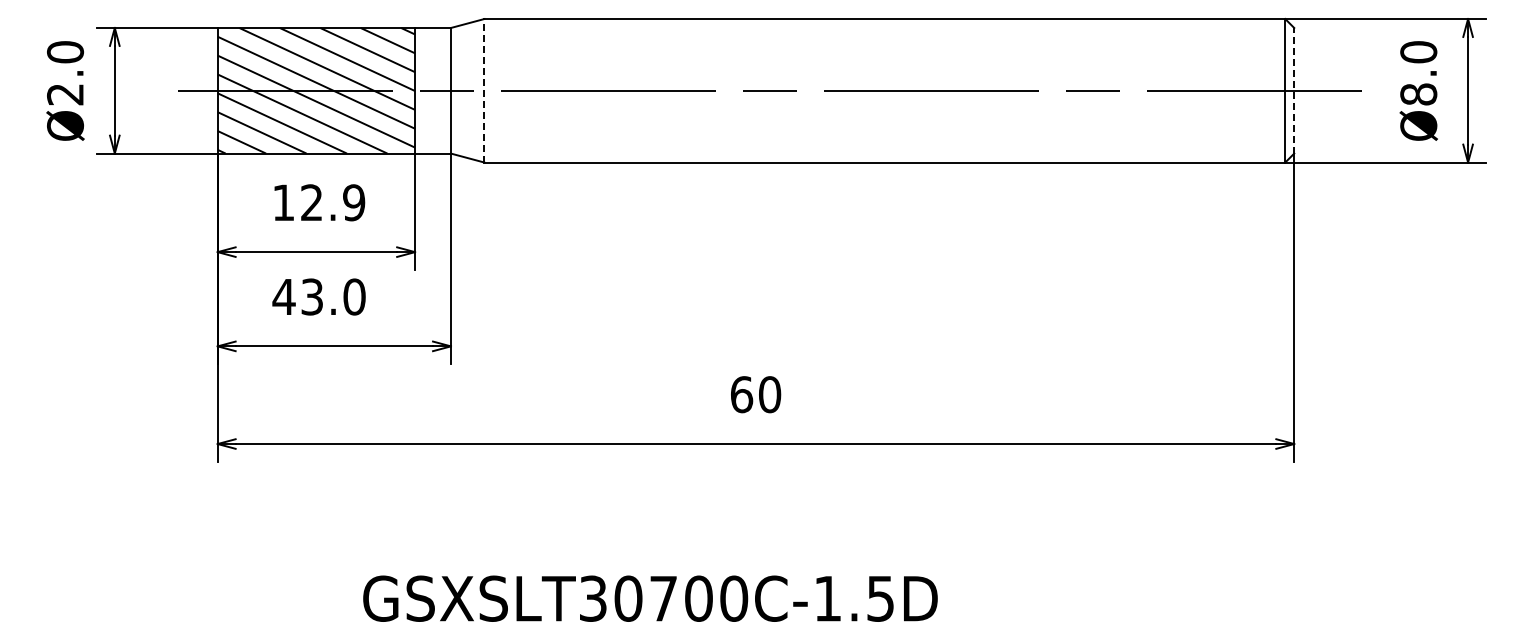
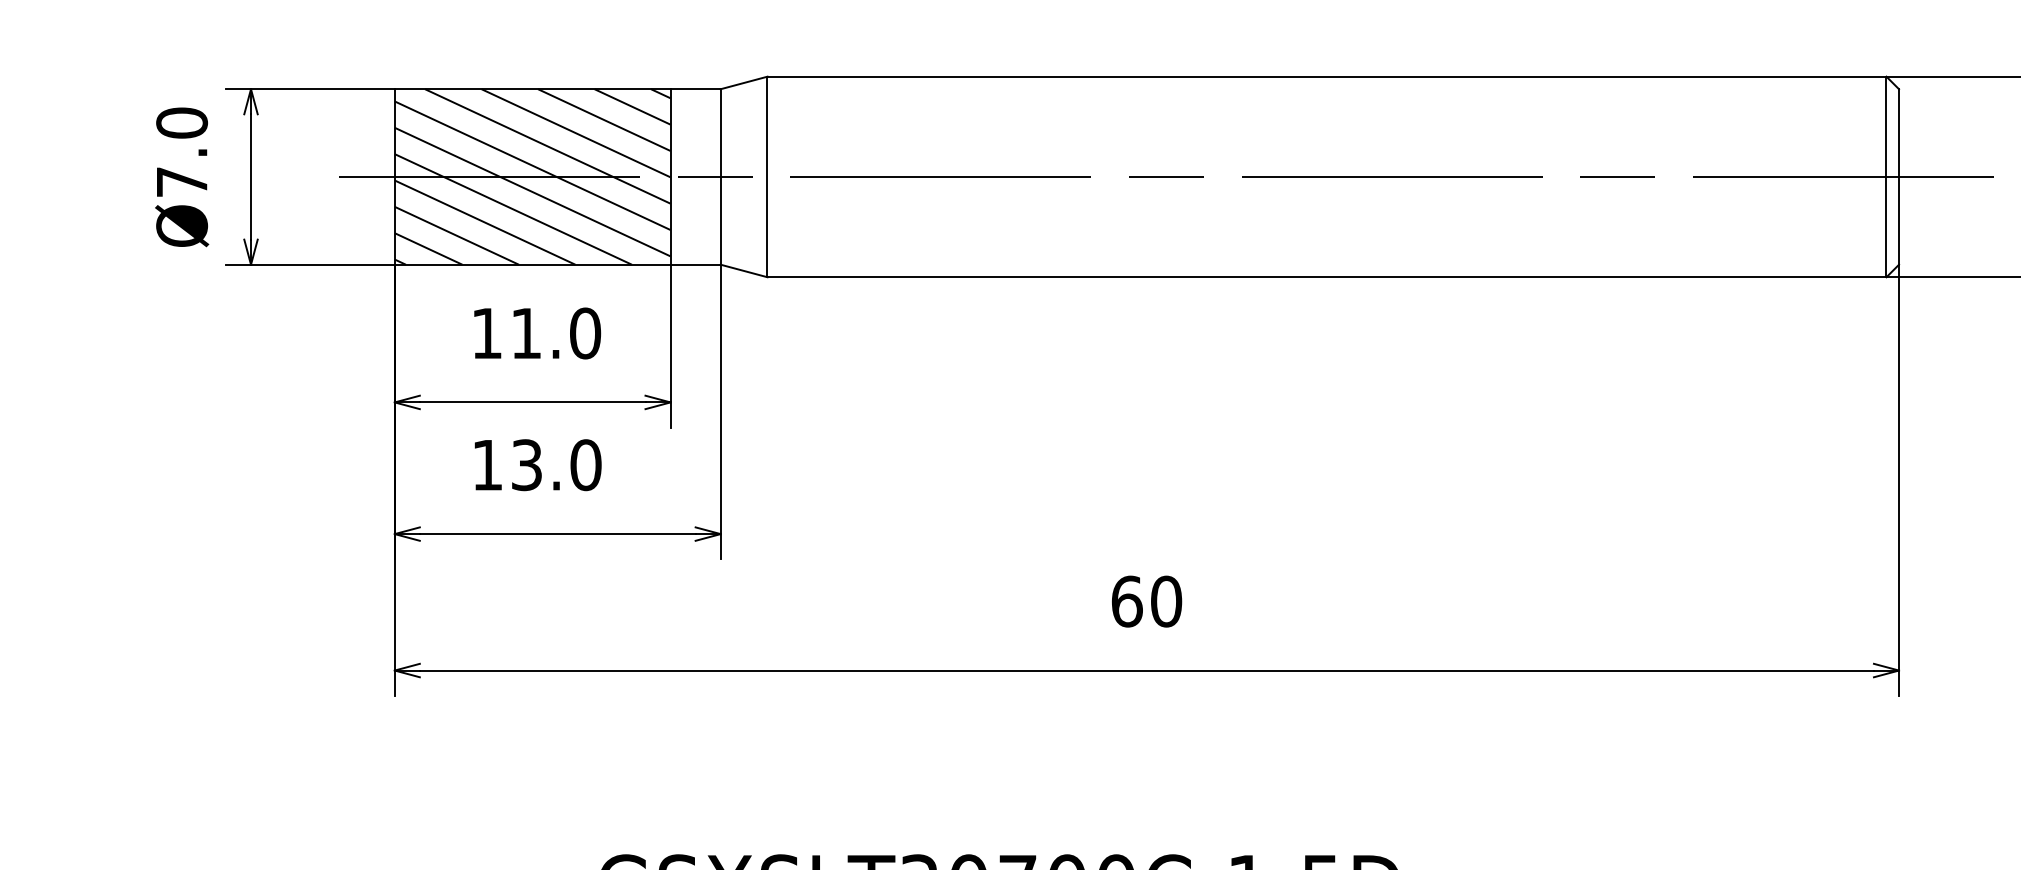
line: (484, 90) -> (767, 176), dashed -> solid
line: (1294, 90) -> (1899, 176), dashed -> solid
text: (65, 94) -> (182, 182), Ø2.0 -> Ø7.0
text: (333, 202) -> (556, 333), 12.9 -> 11.0
text: (283, 296) -> (486, 464), 43.0 -> 13.0

